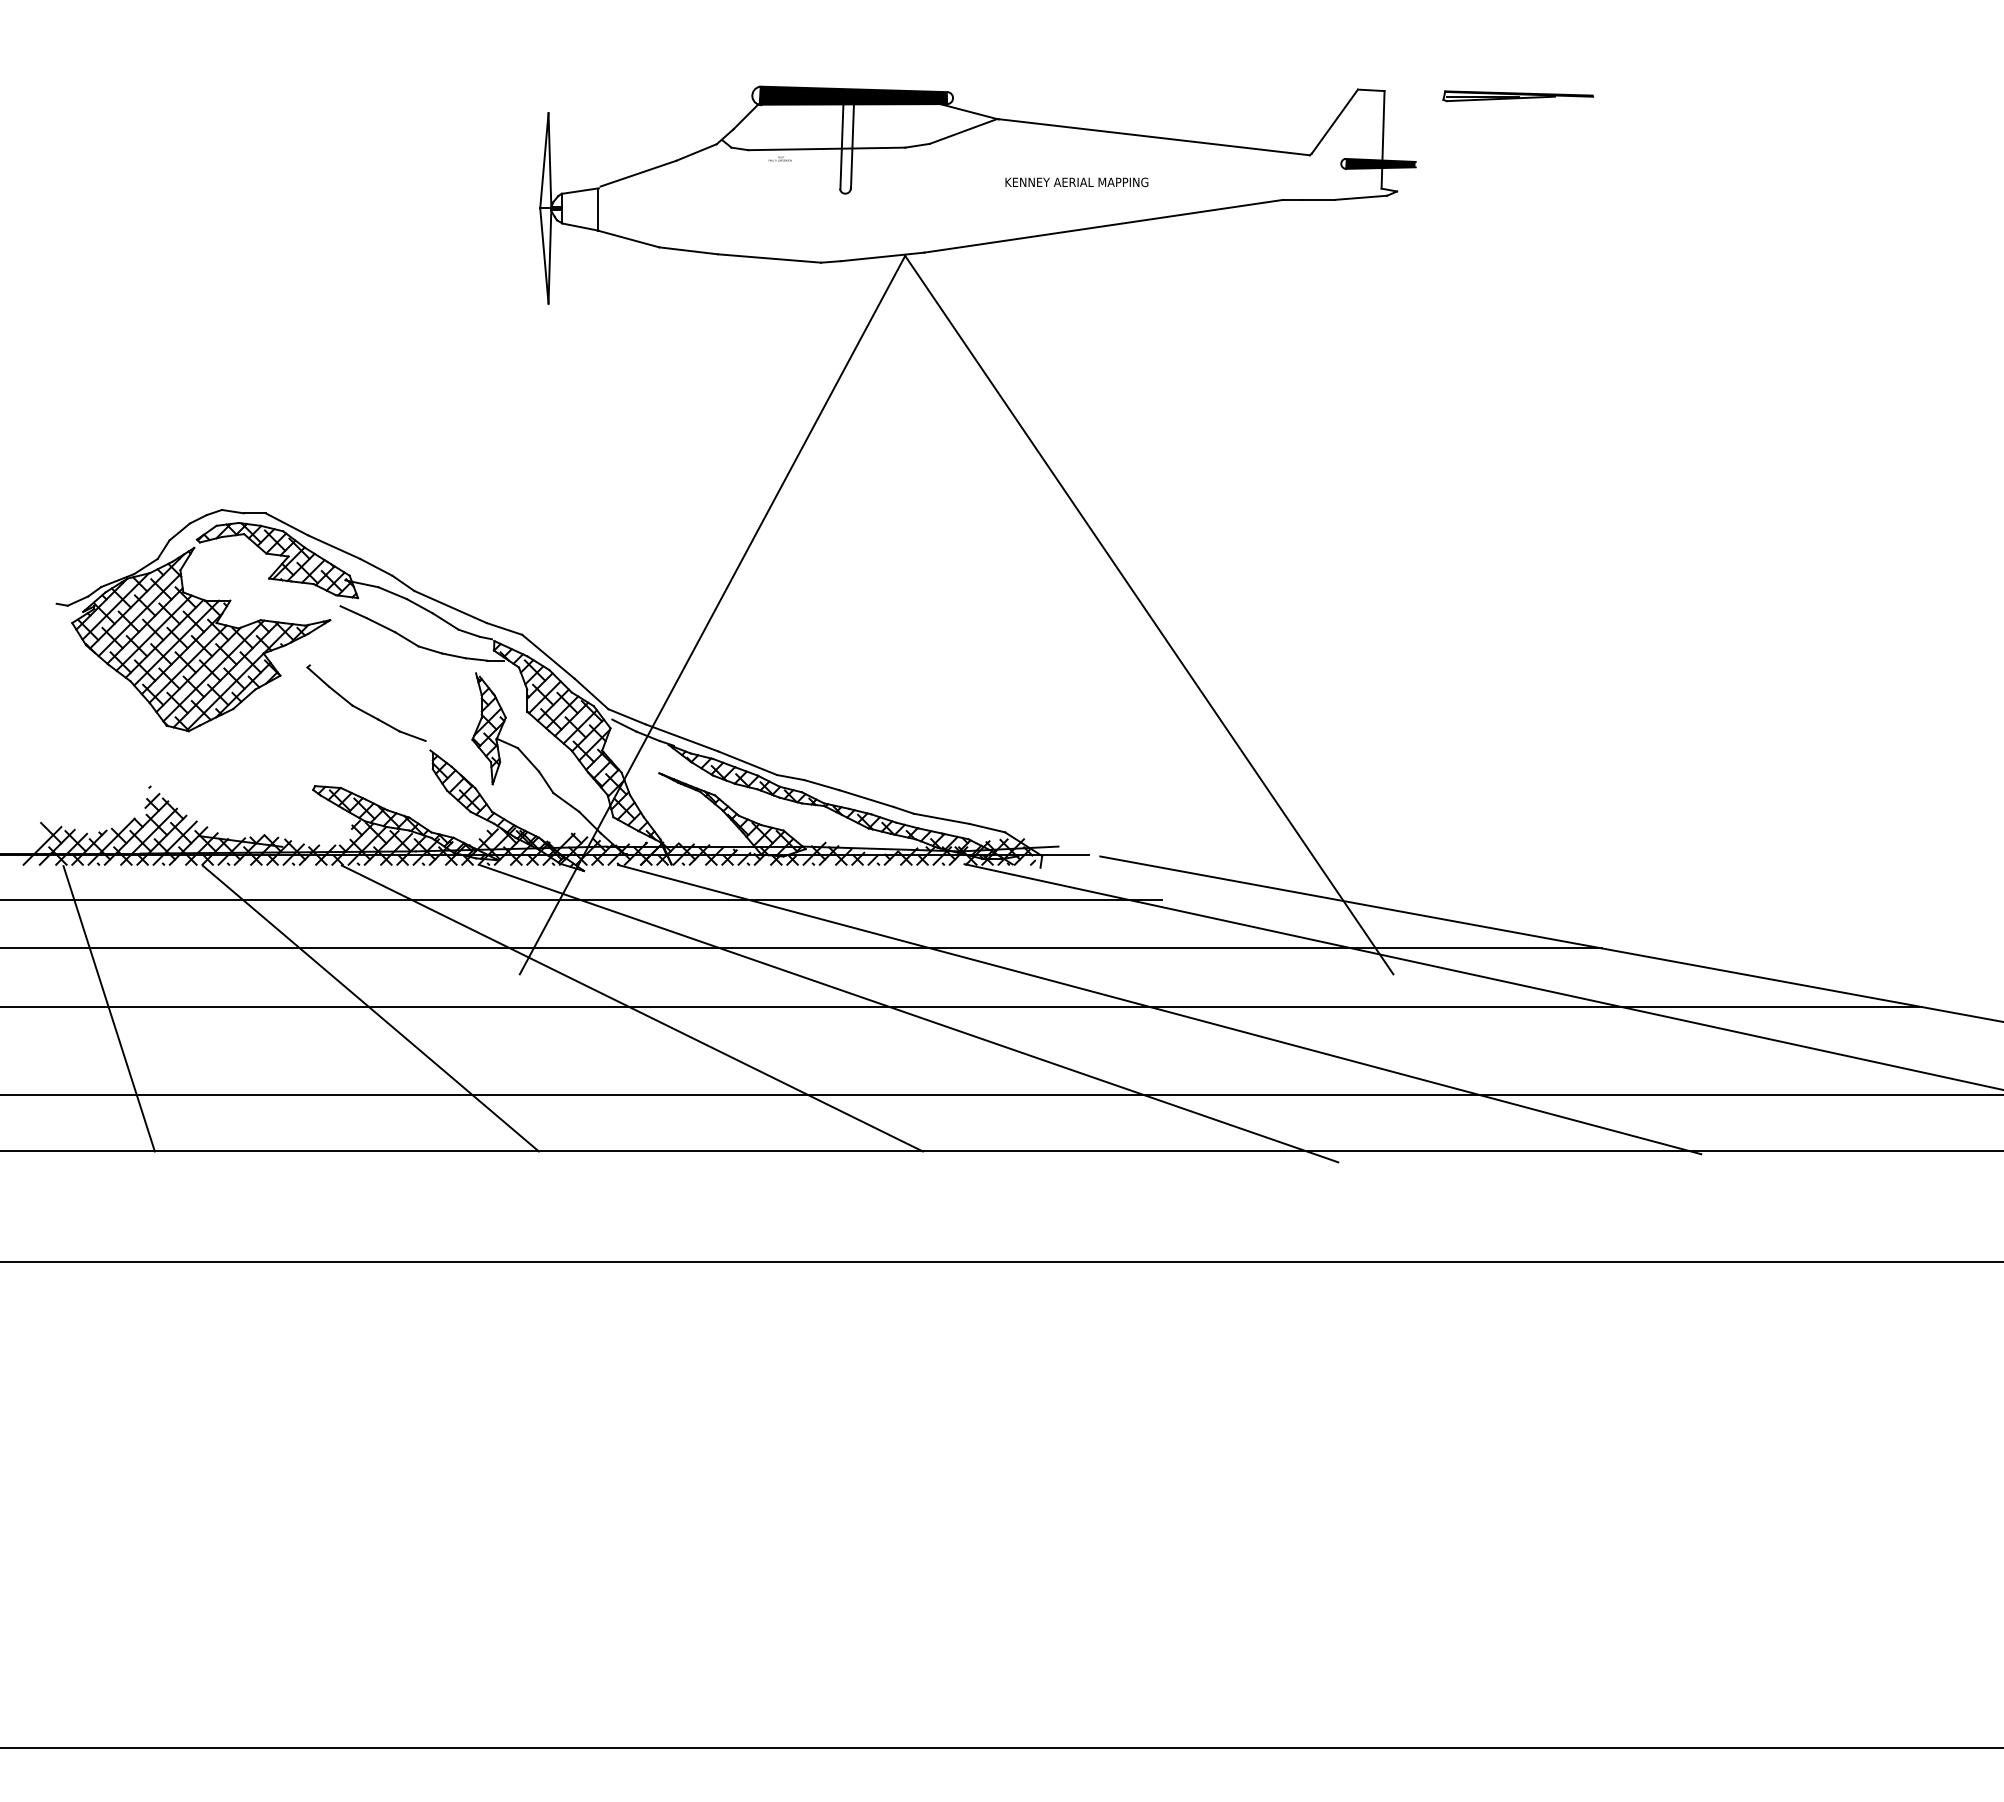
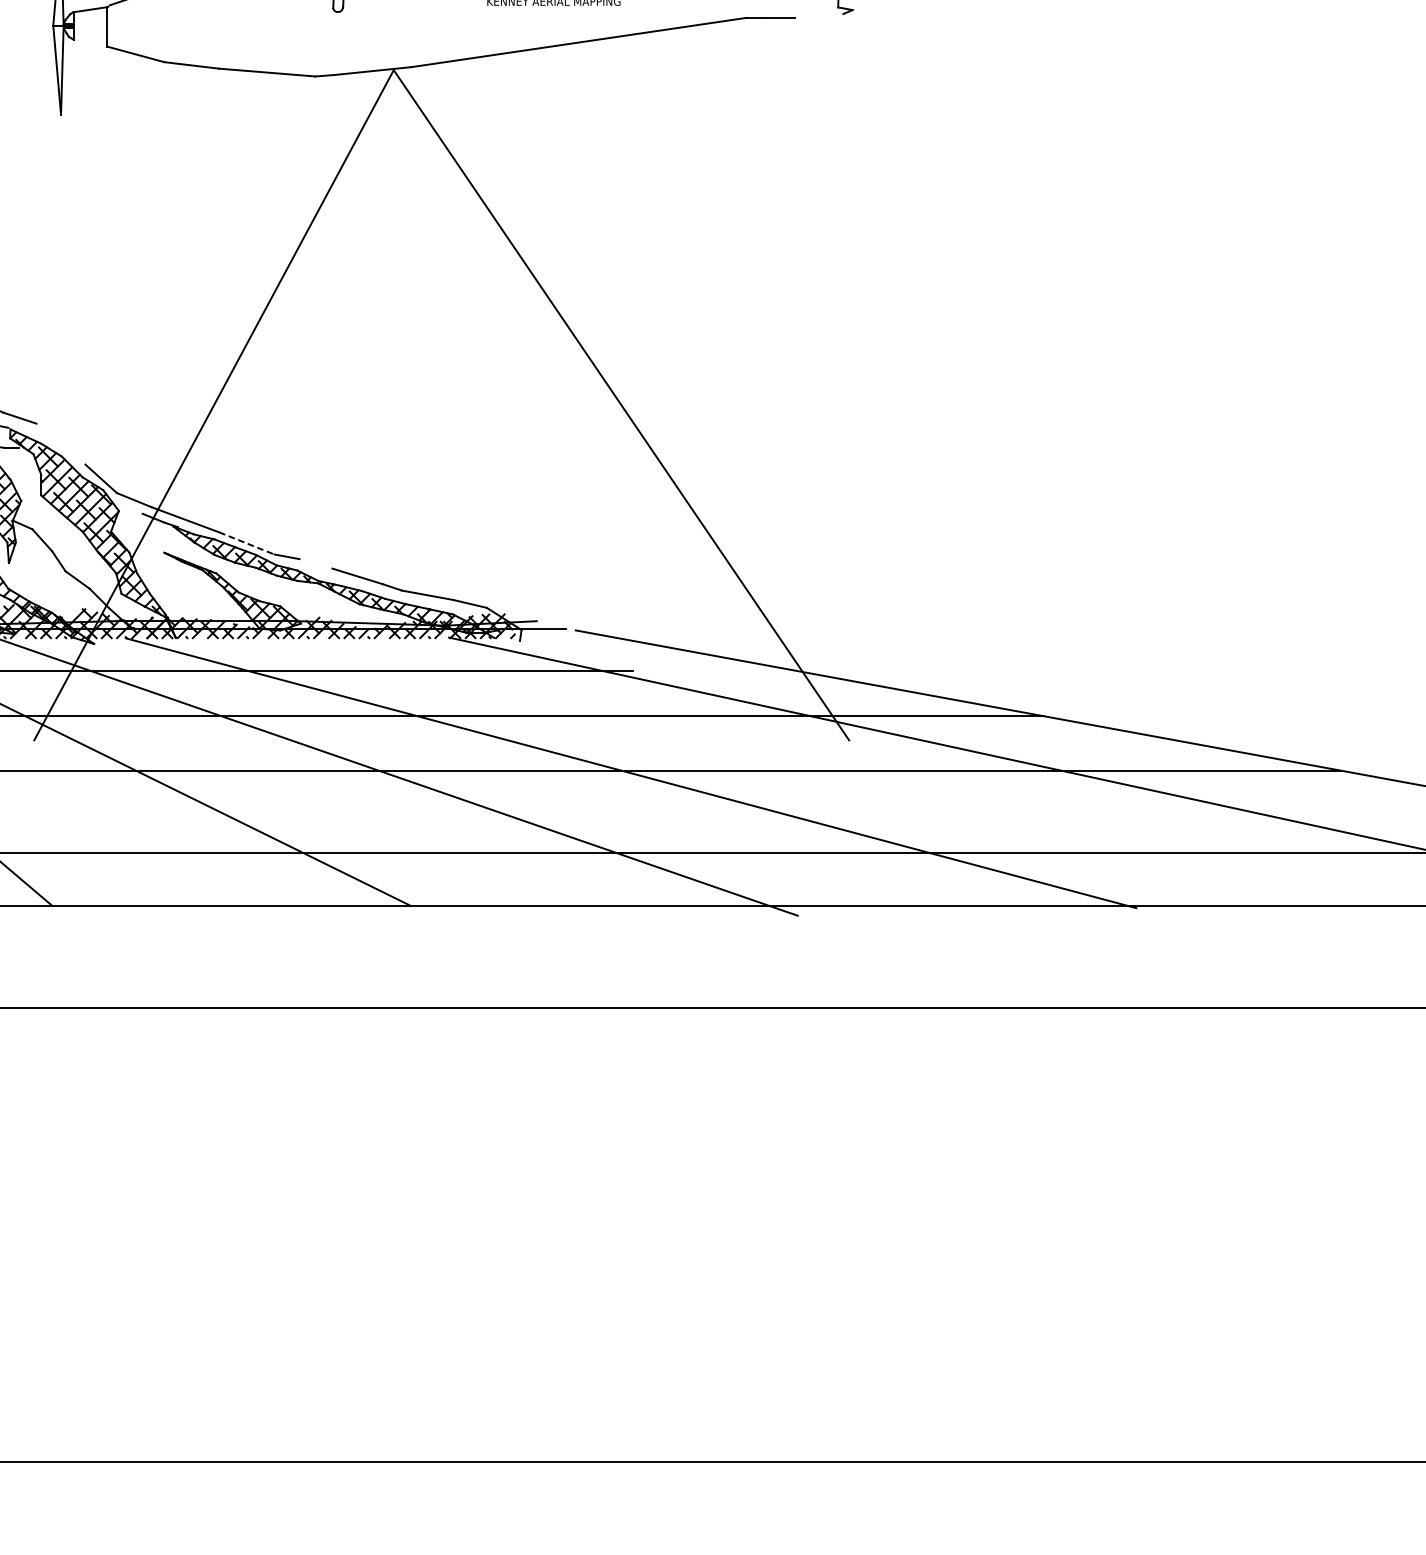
line: (1360, 197) -> (818, 15), removed
line: (580, 226) -> (90, 42), removed
line: (548, 656) -> (60, 443), removed
line: (624, 725) -> (131, 508), removed
line: (747, 763) -> (246, 543), solid -> dashed
line: (821, 785) -> (315, 564), removed

